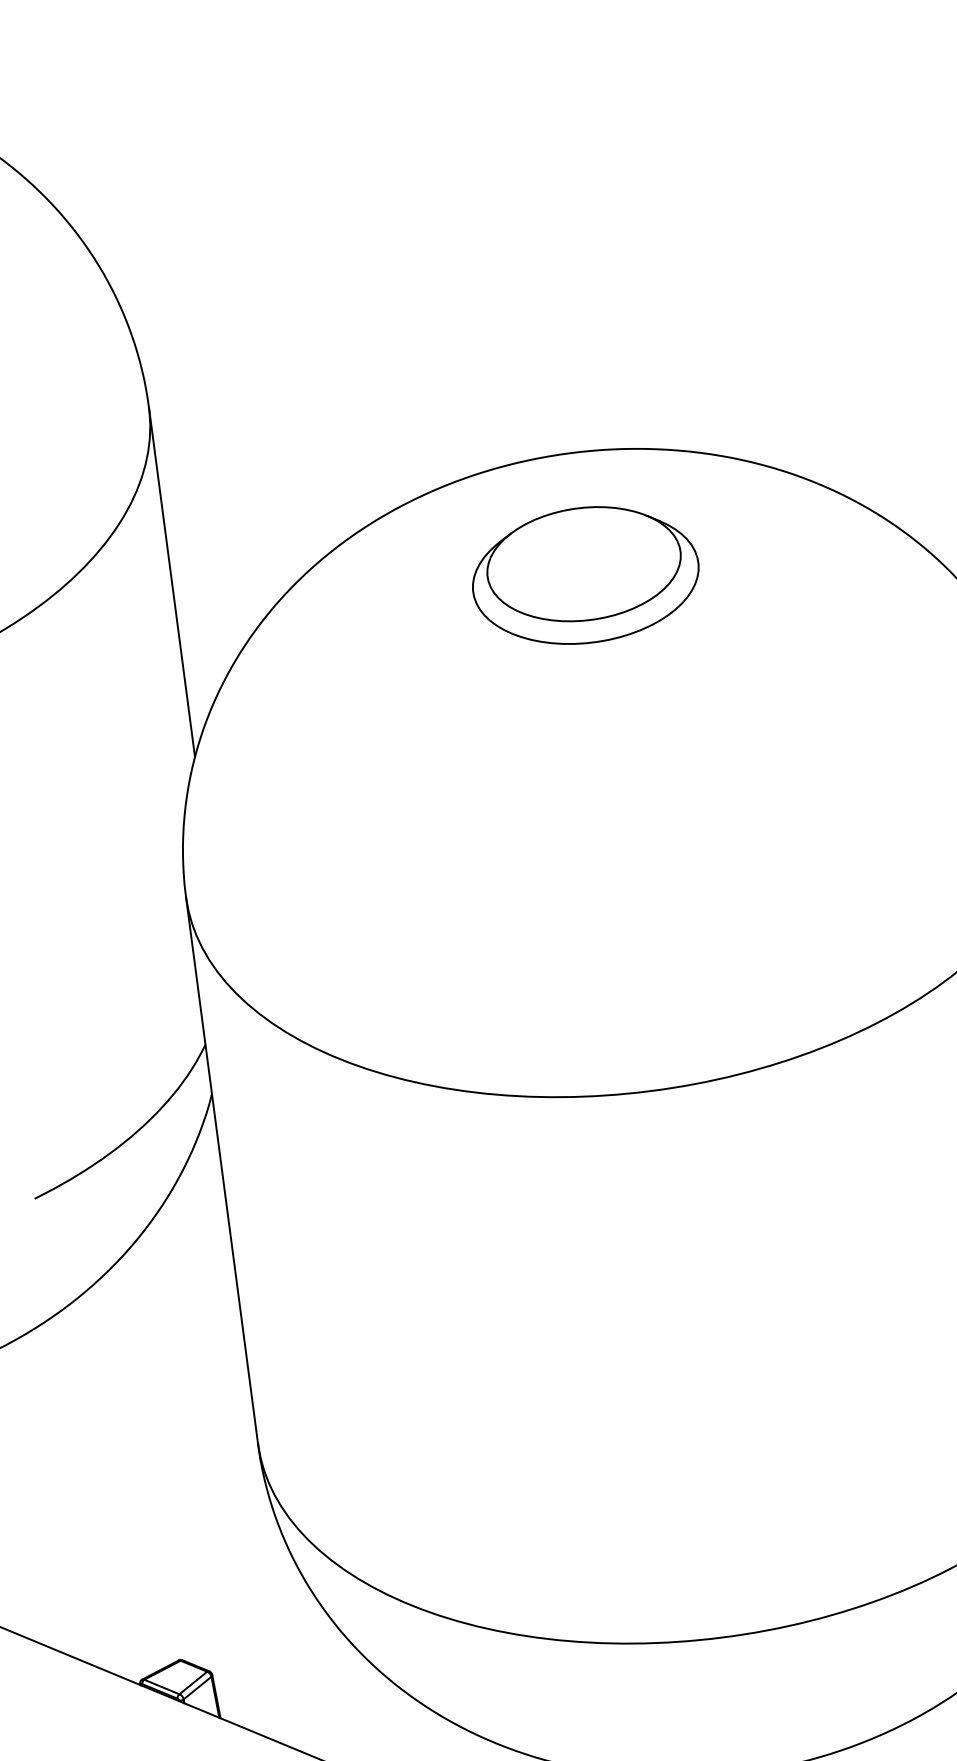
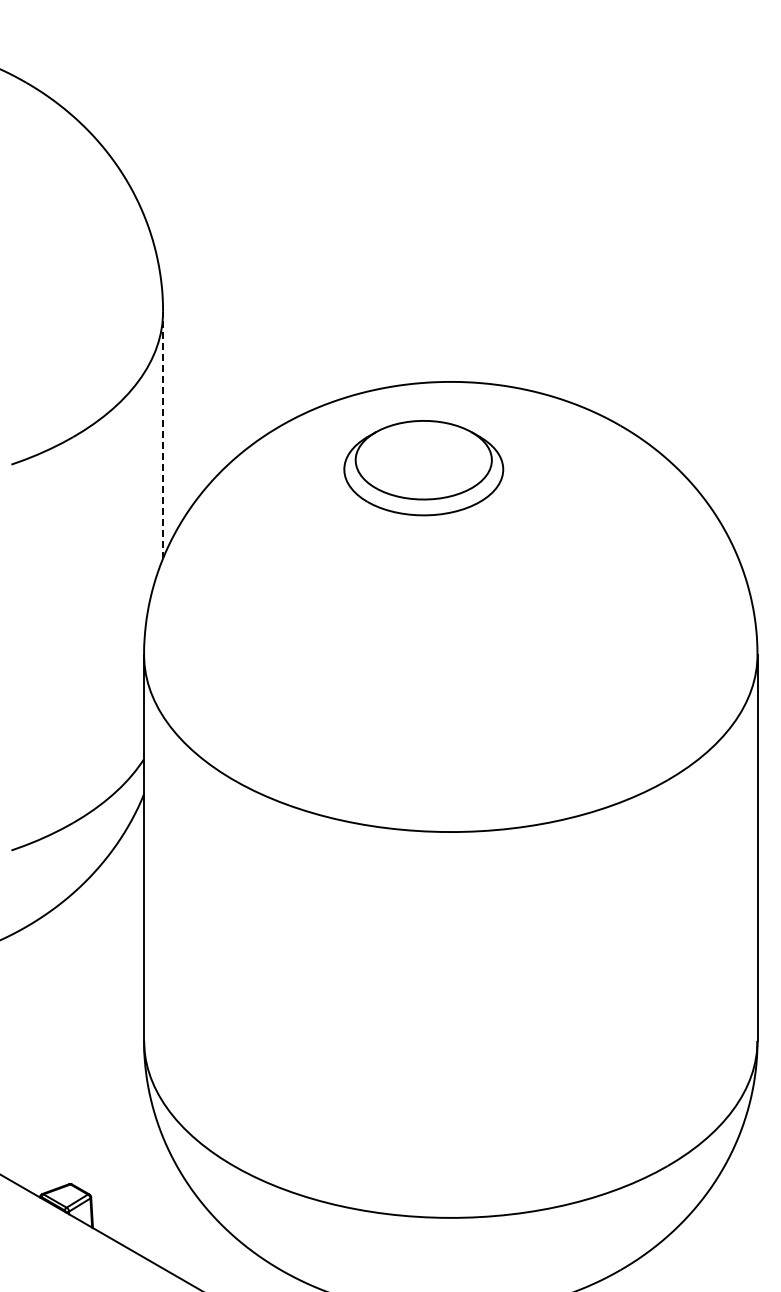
part: (585, 575) -> (423, 468), moved
line: (172, 581) -> (163, 434), solid -> dashed

